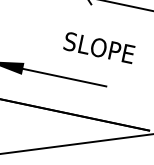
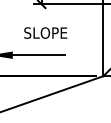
text: (99, 46) -> (45, 32), moved

